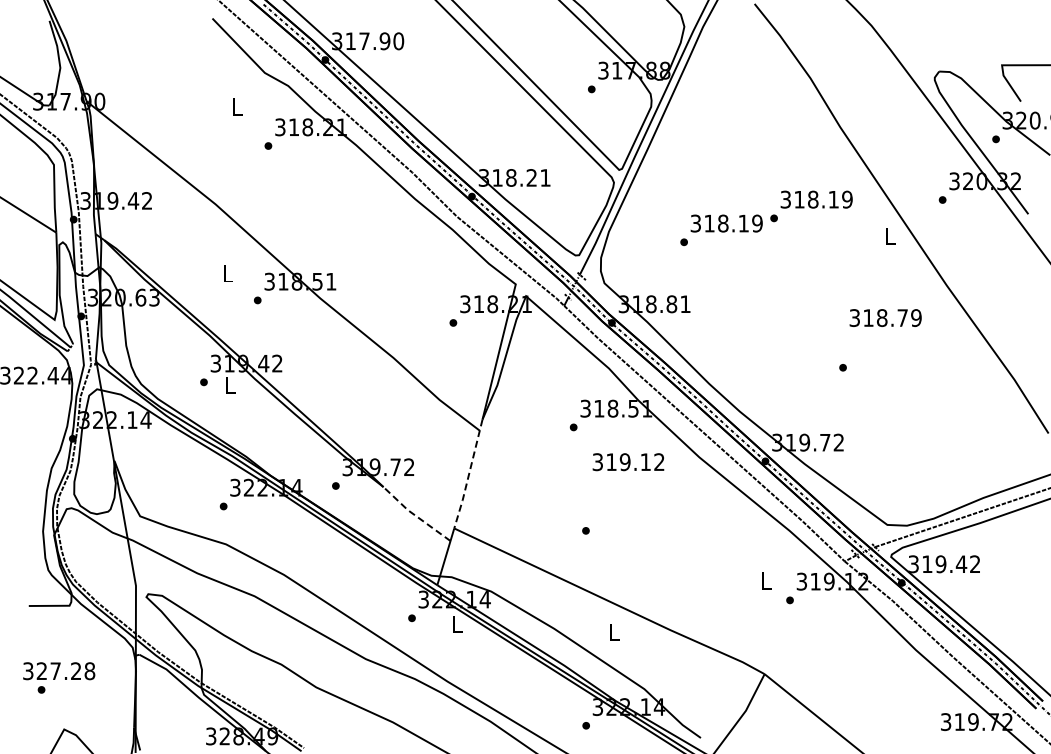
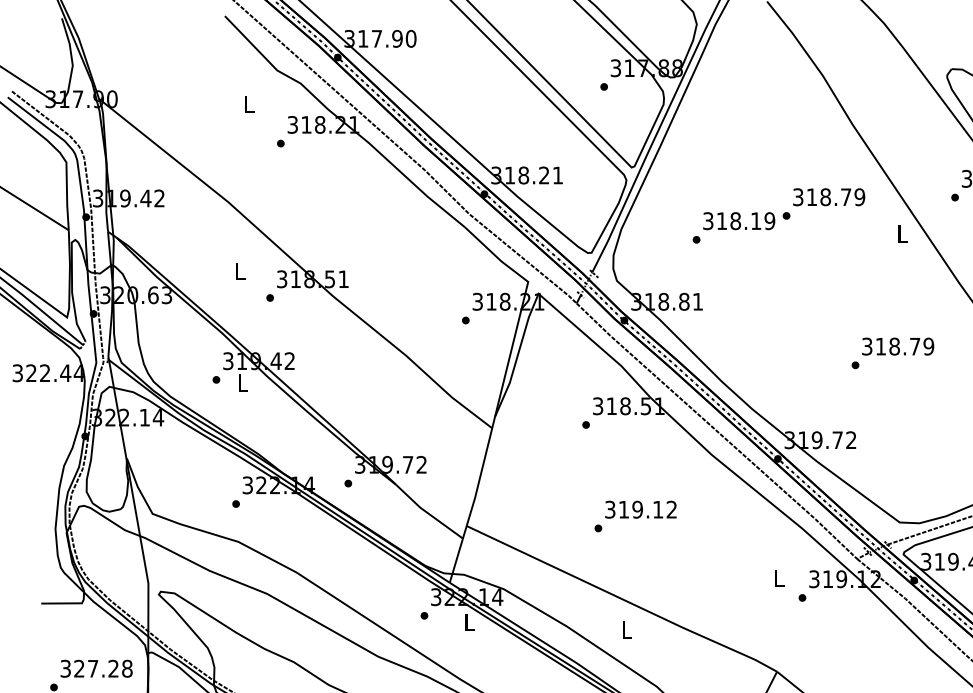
text: (833, 199) -> (845, 197), 318.19 -> 318.79
text: (885, 317) -> (897, 346), moved
text: (628, 462) -> (640, 510), moved
line: (468, 475) -> (480, 473), dashed -> solid
line: (415, 515) -> (427, 513), dashed -> solid
text: (59, 671) -> (96, 669), moved

